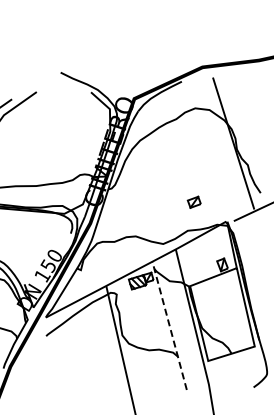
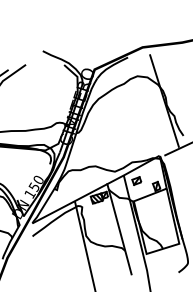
part: (193, 201) -> (136, 180), moved
line: (169, 325) -> (119, 229), dashed -> solid

